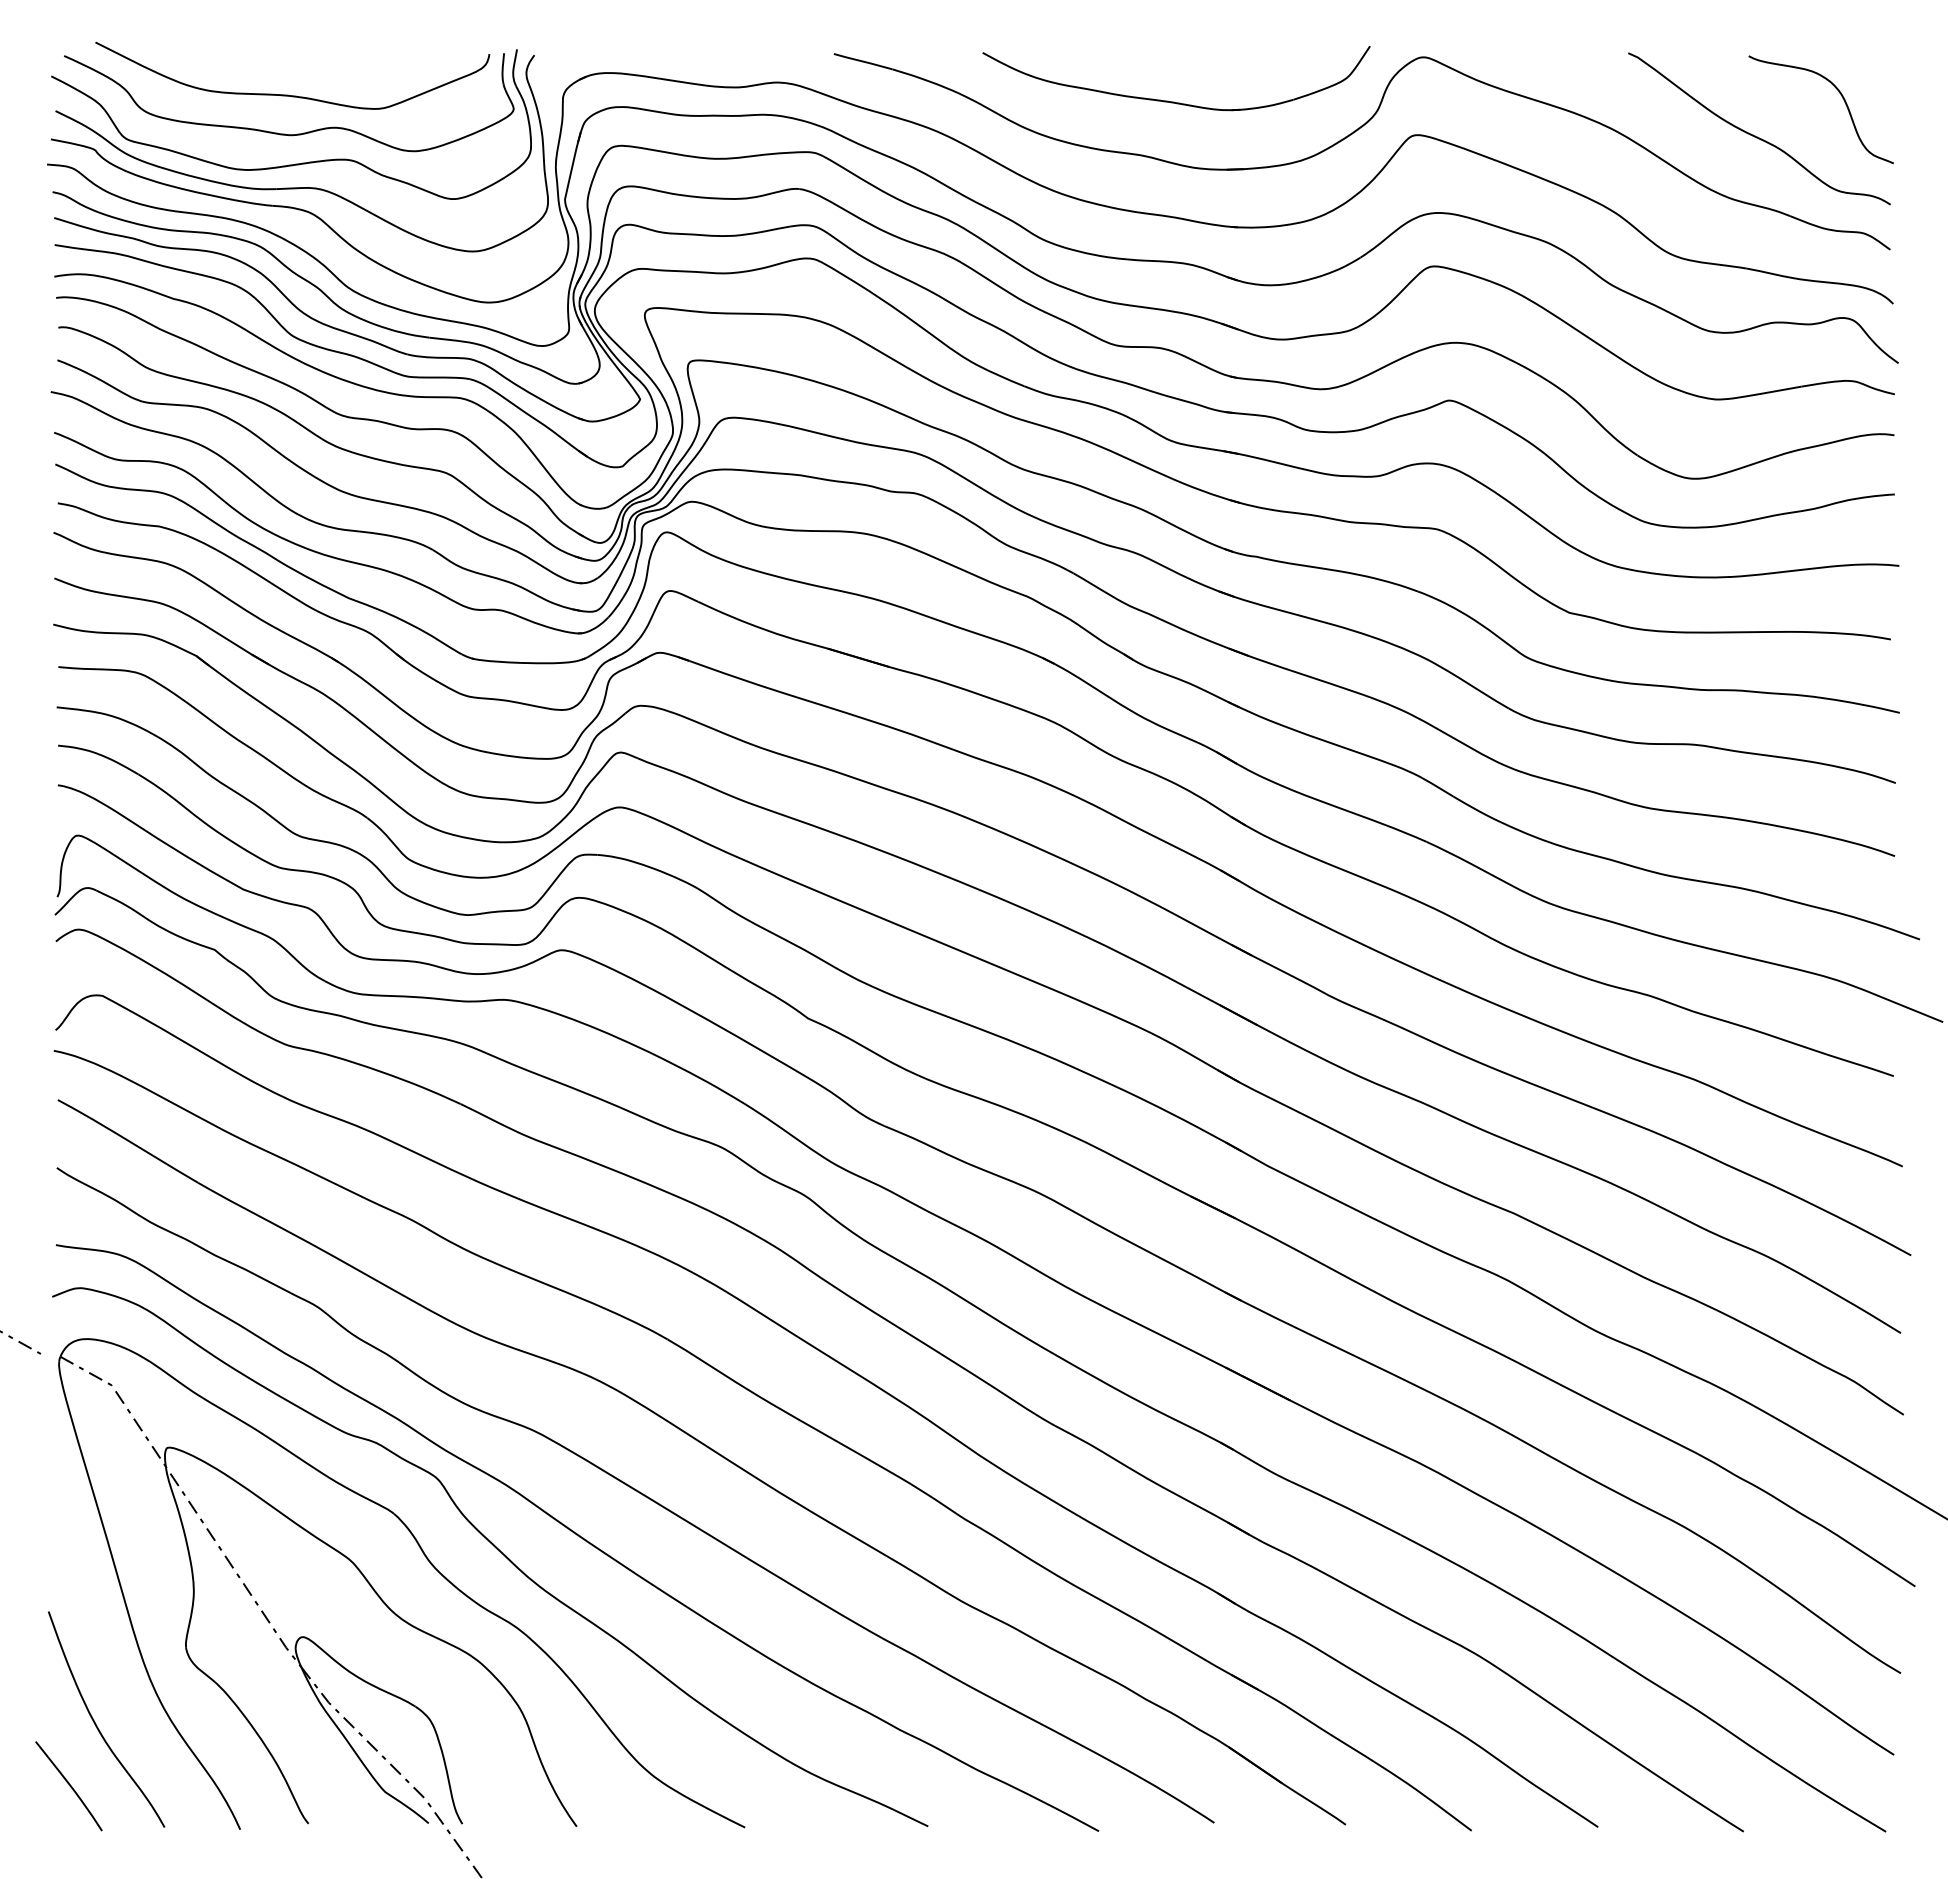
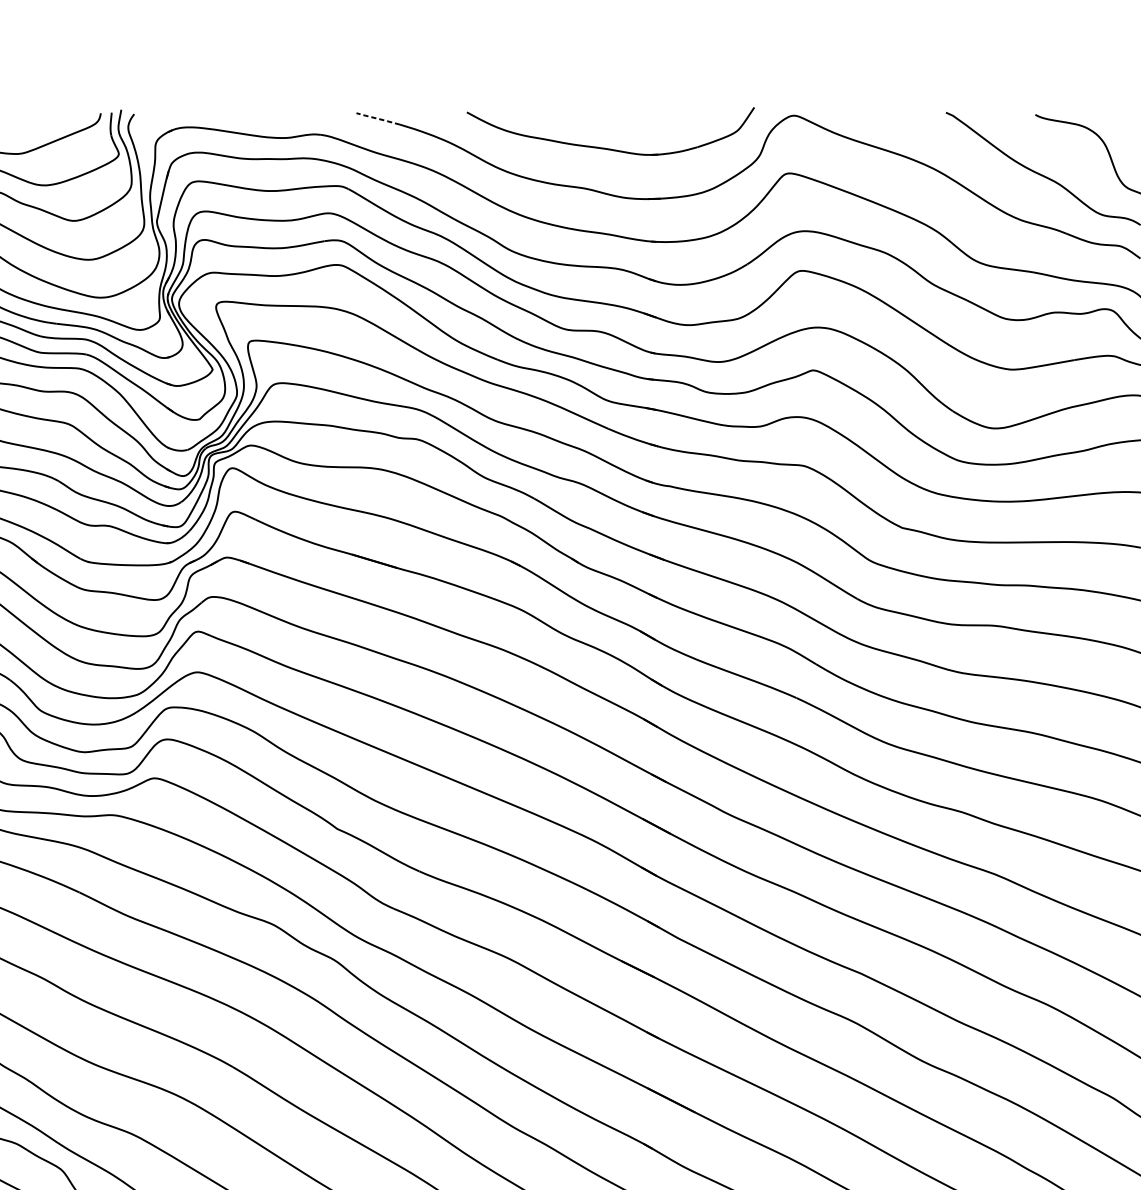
line: (862, 61) -> (377, 118), solid -> dashed

